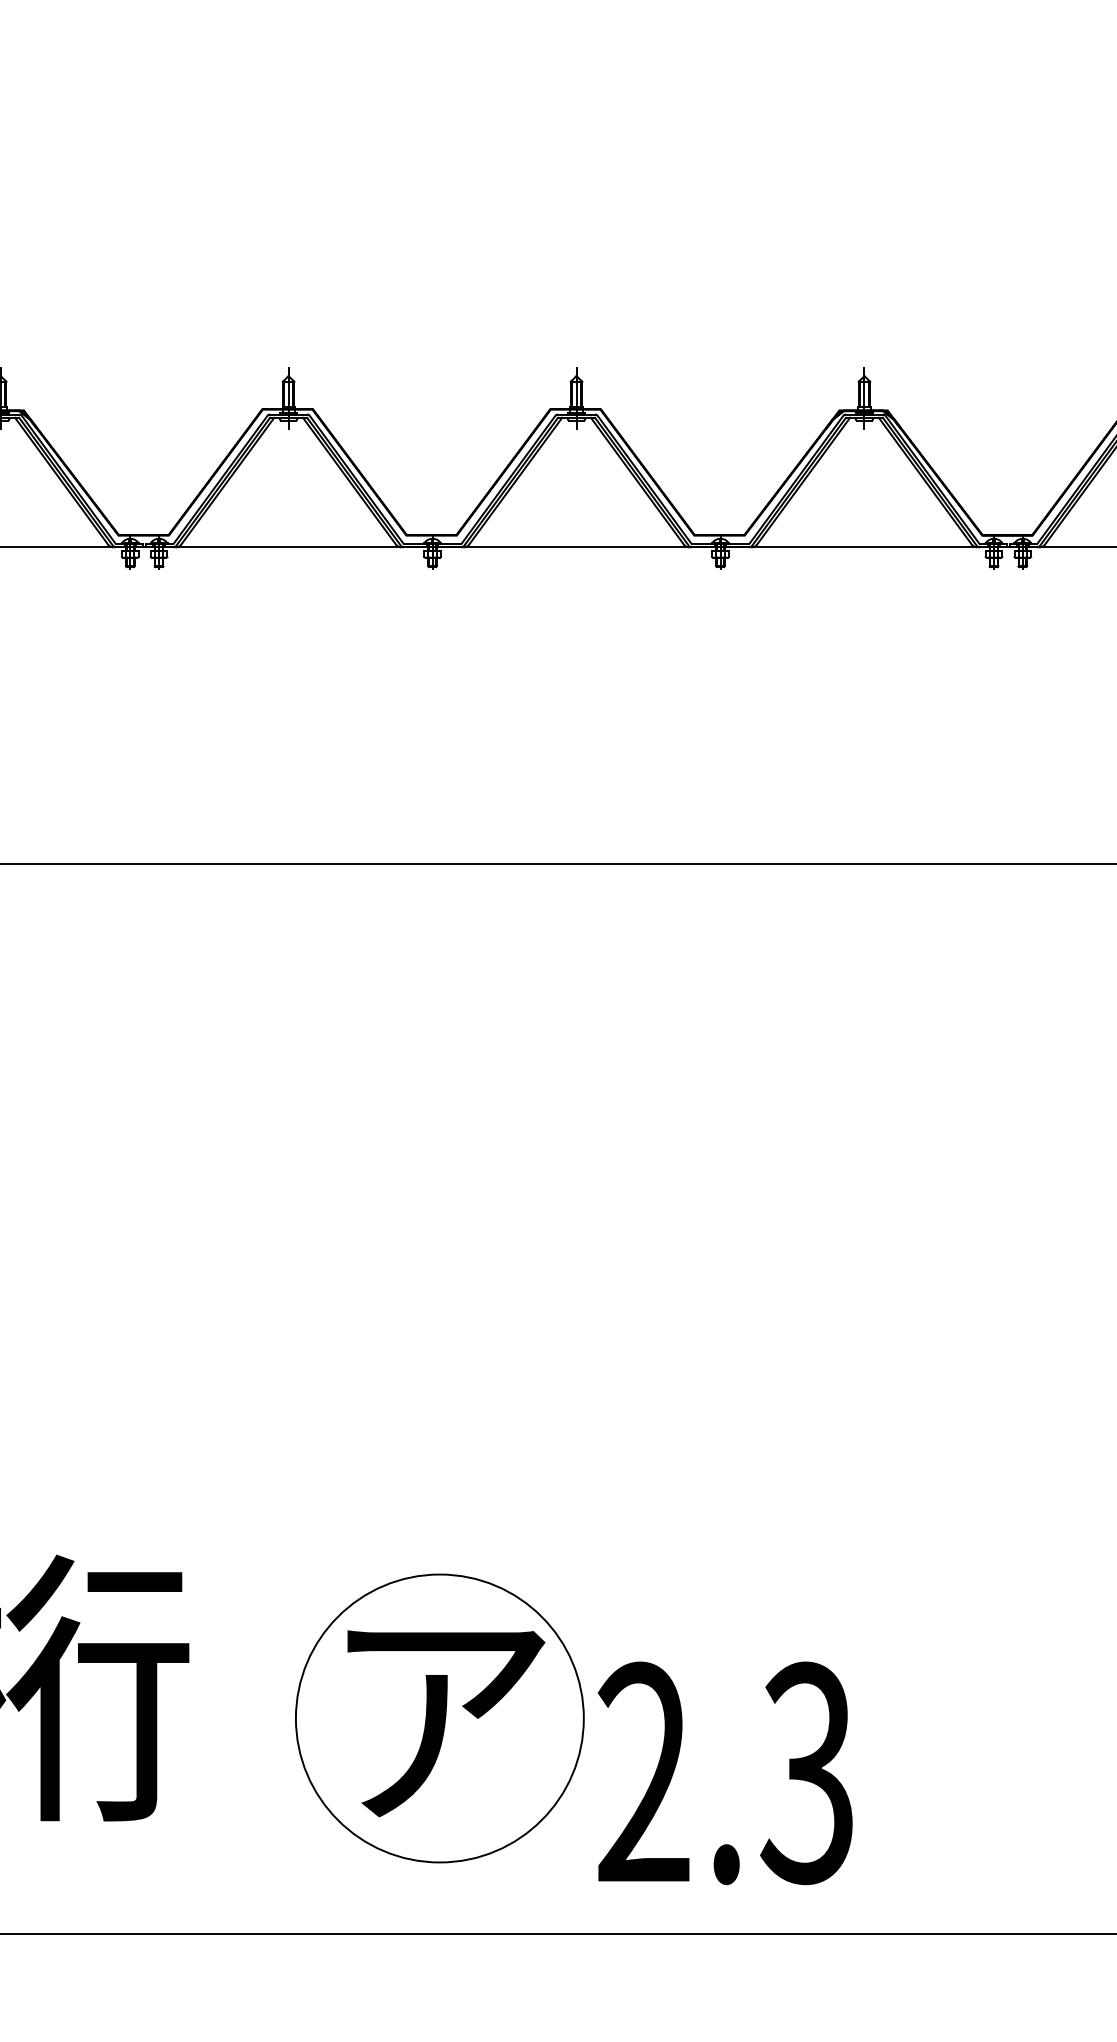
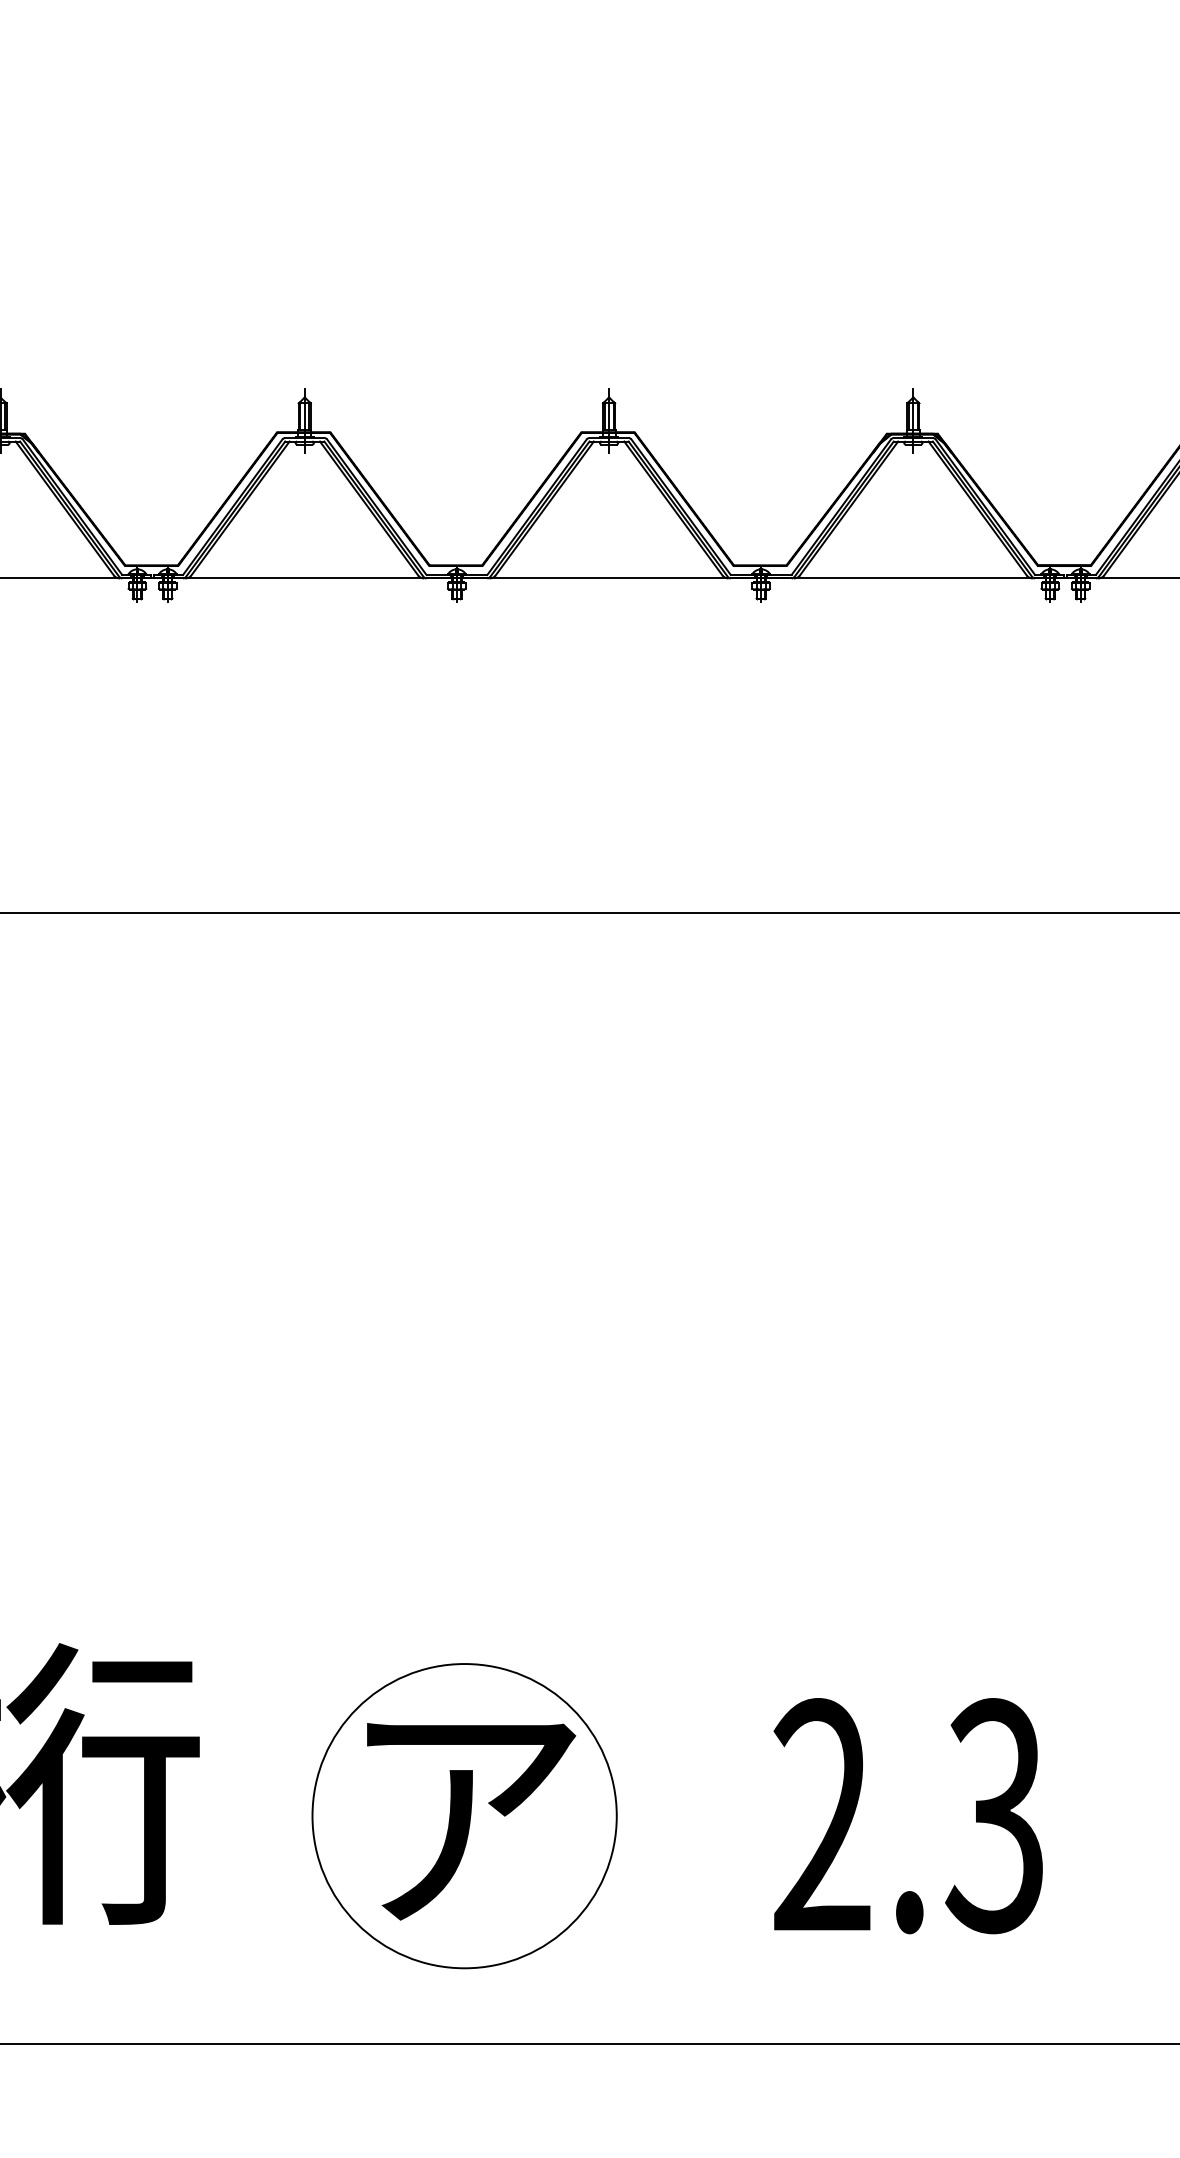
text: (724, 1773) -> (907, 1816), moved

